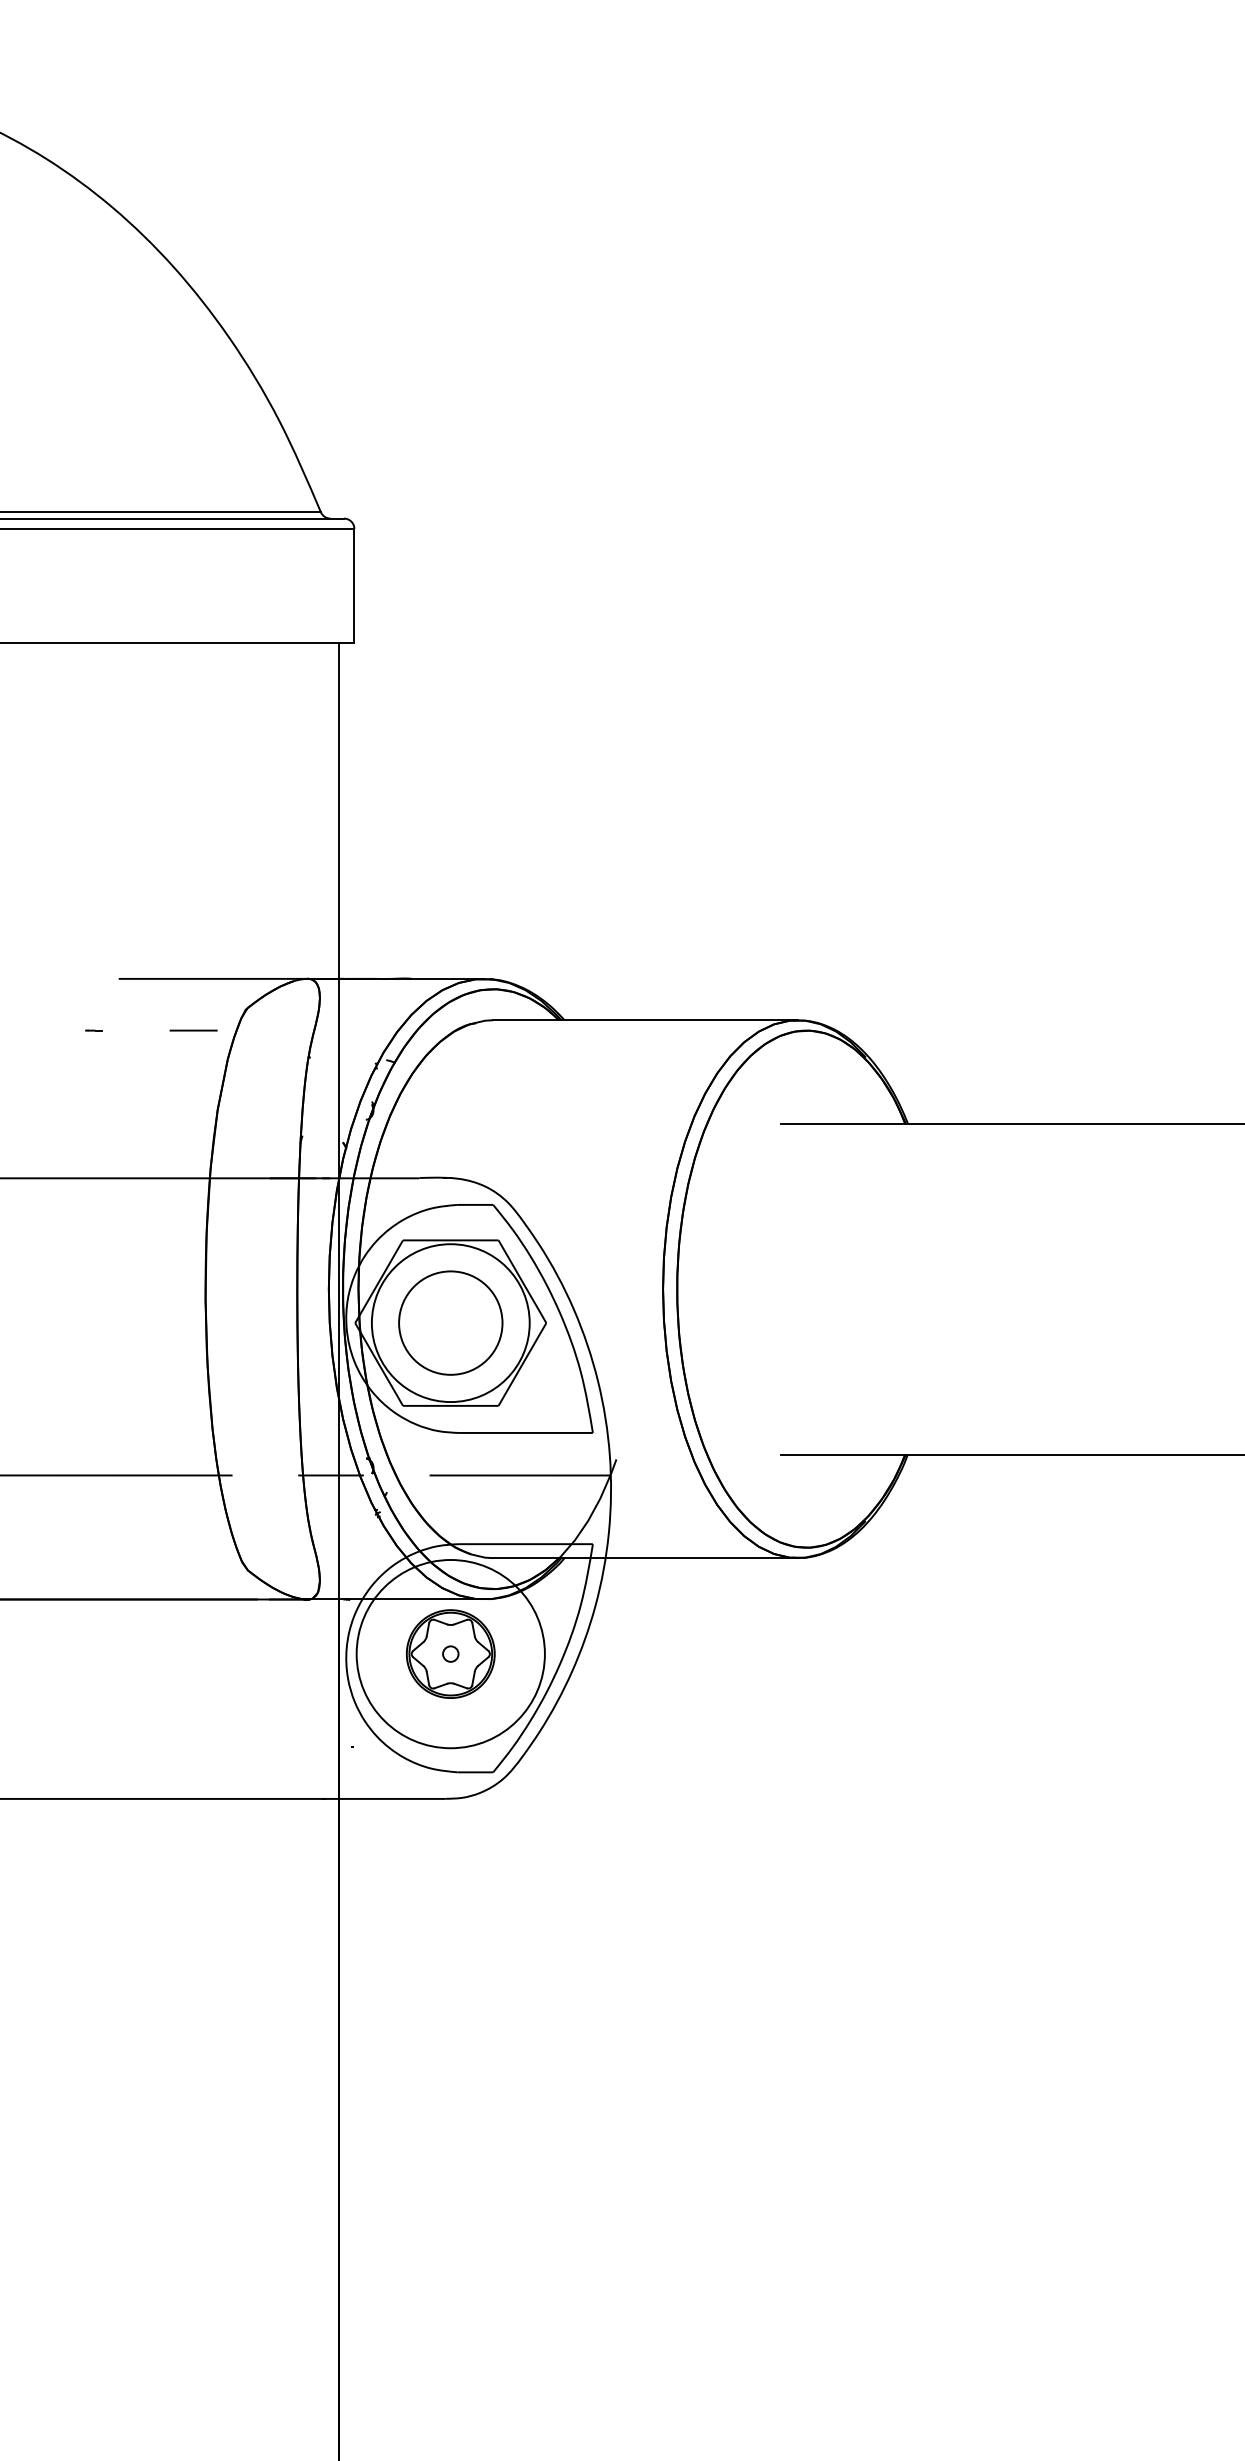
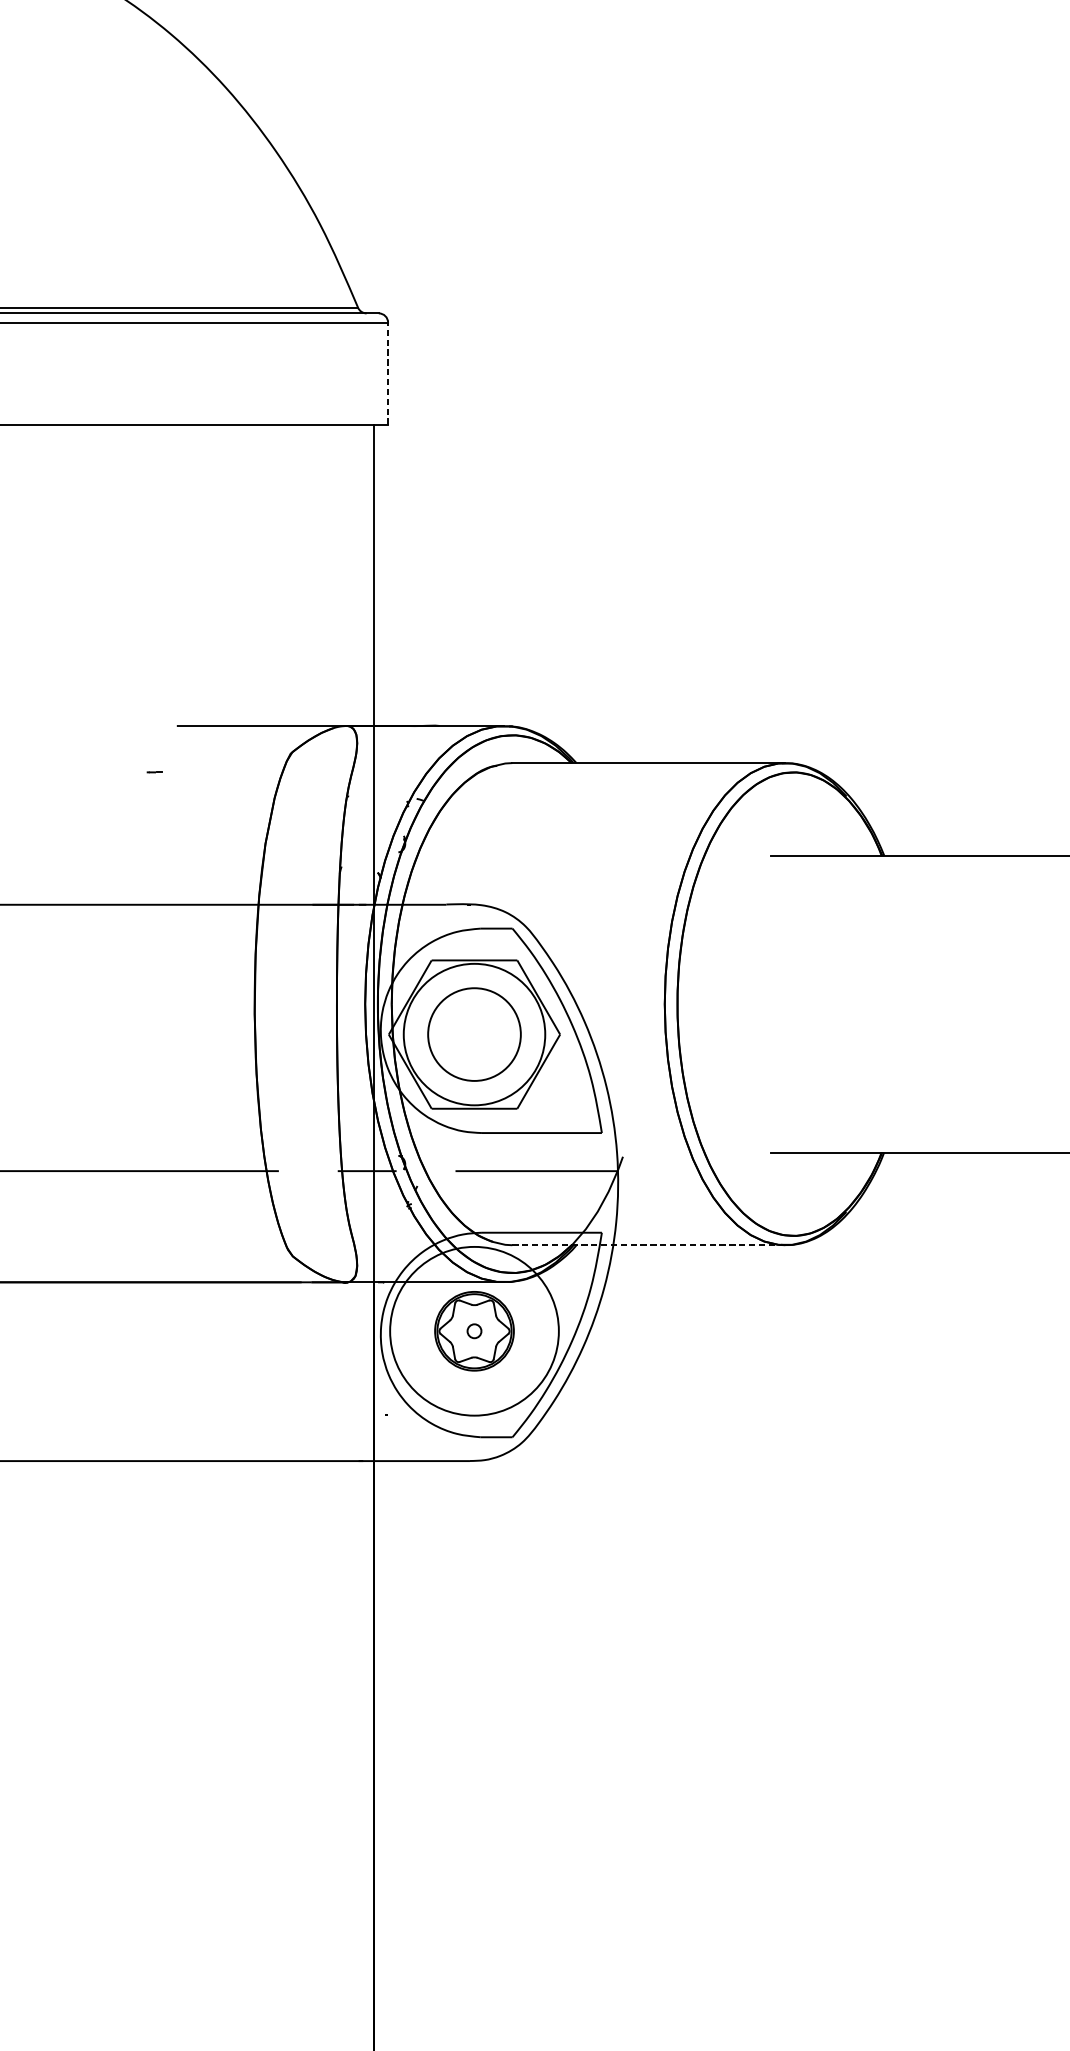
line: (354, 585) -> (388, 373), solid -> dashed
line: (193, 1030) -> (243, 772), removed
line: (645, 1558) -> (649, 1245), solid -> dashed

